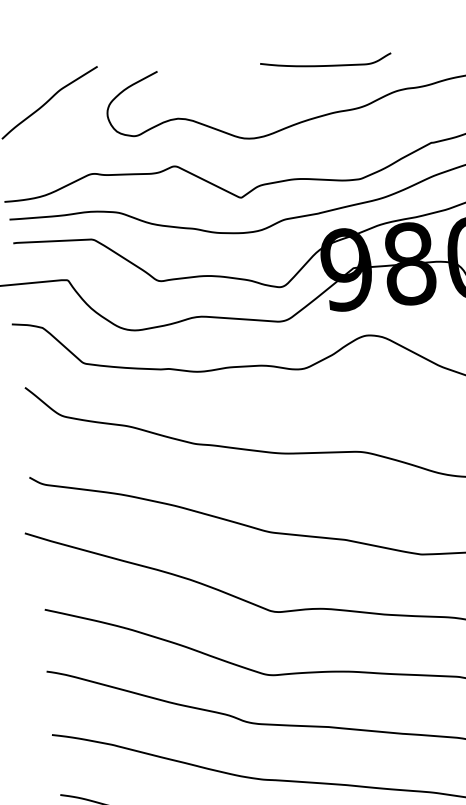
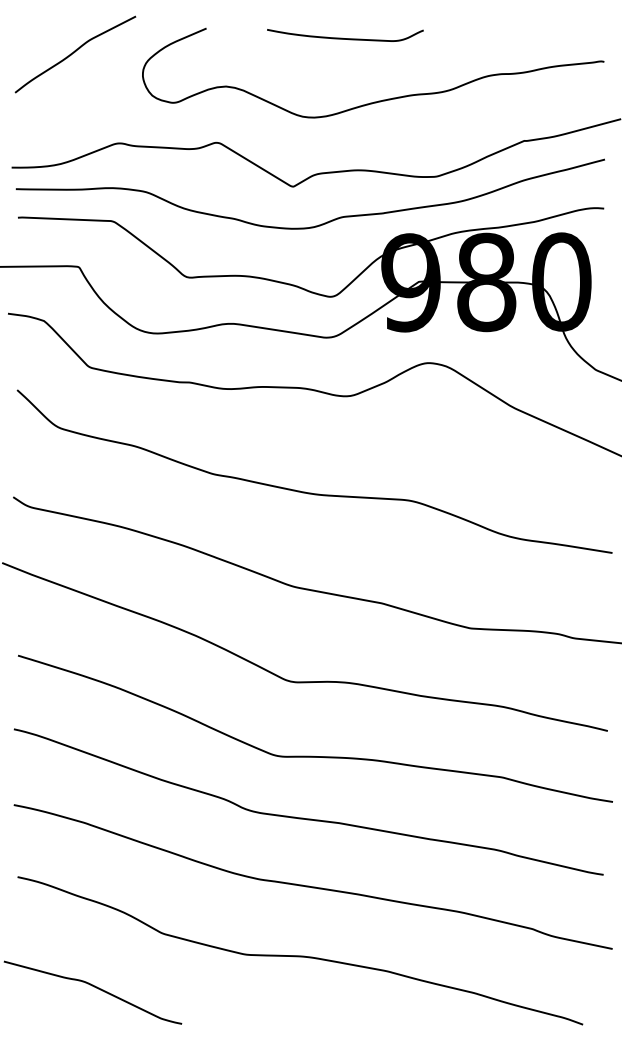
curve: (326, 65) -> (345, 38), moved

